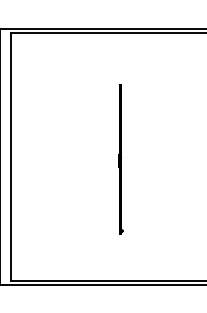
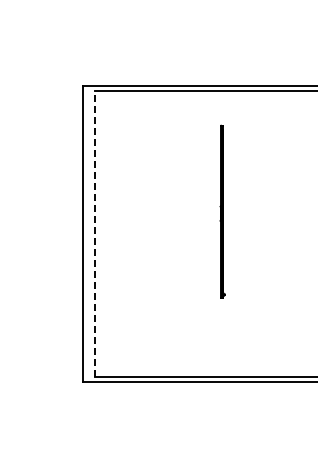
line: (11, 156) -> (95, 233), solid -> dashed
part: (120, 159) -> (222, 211), moved

